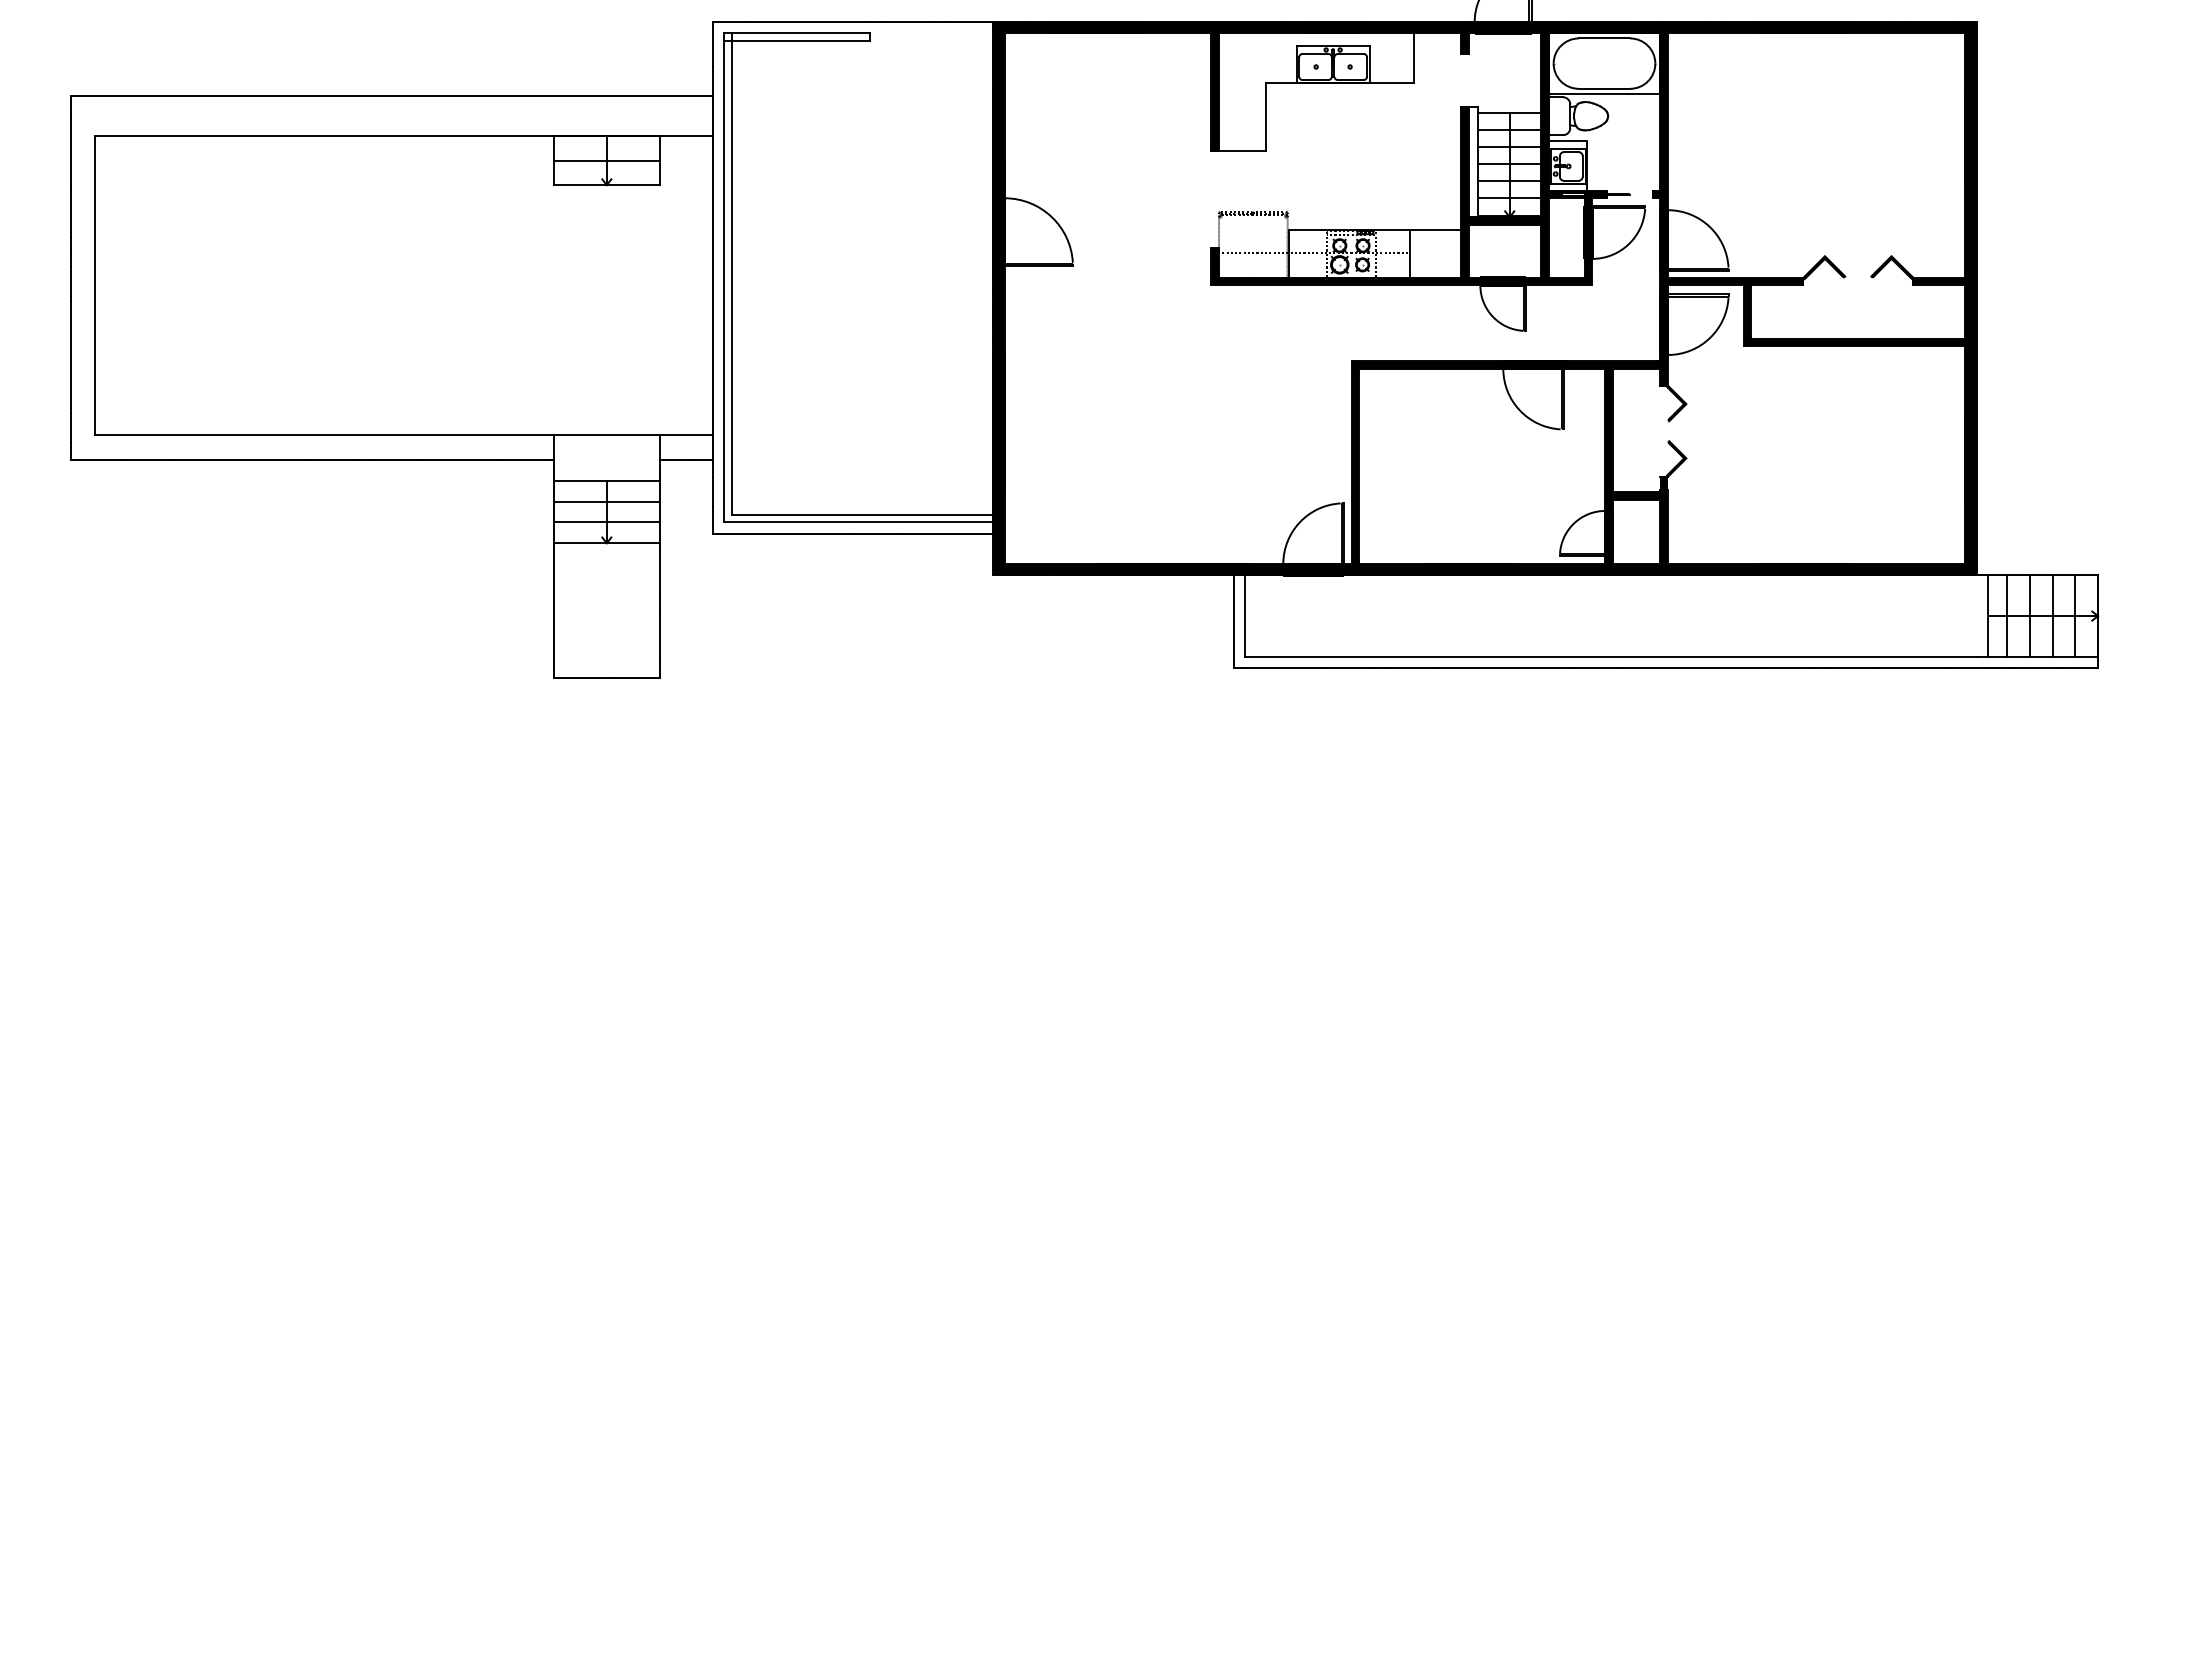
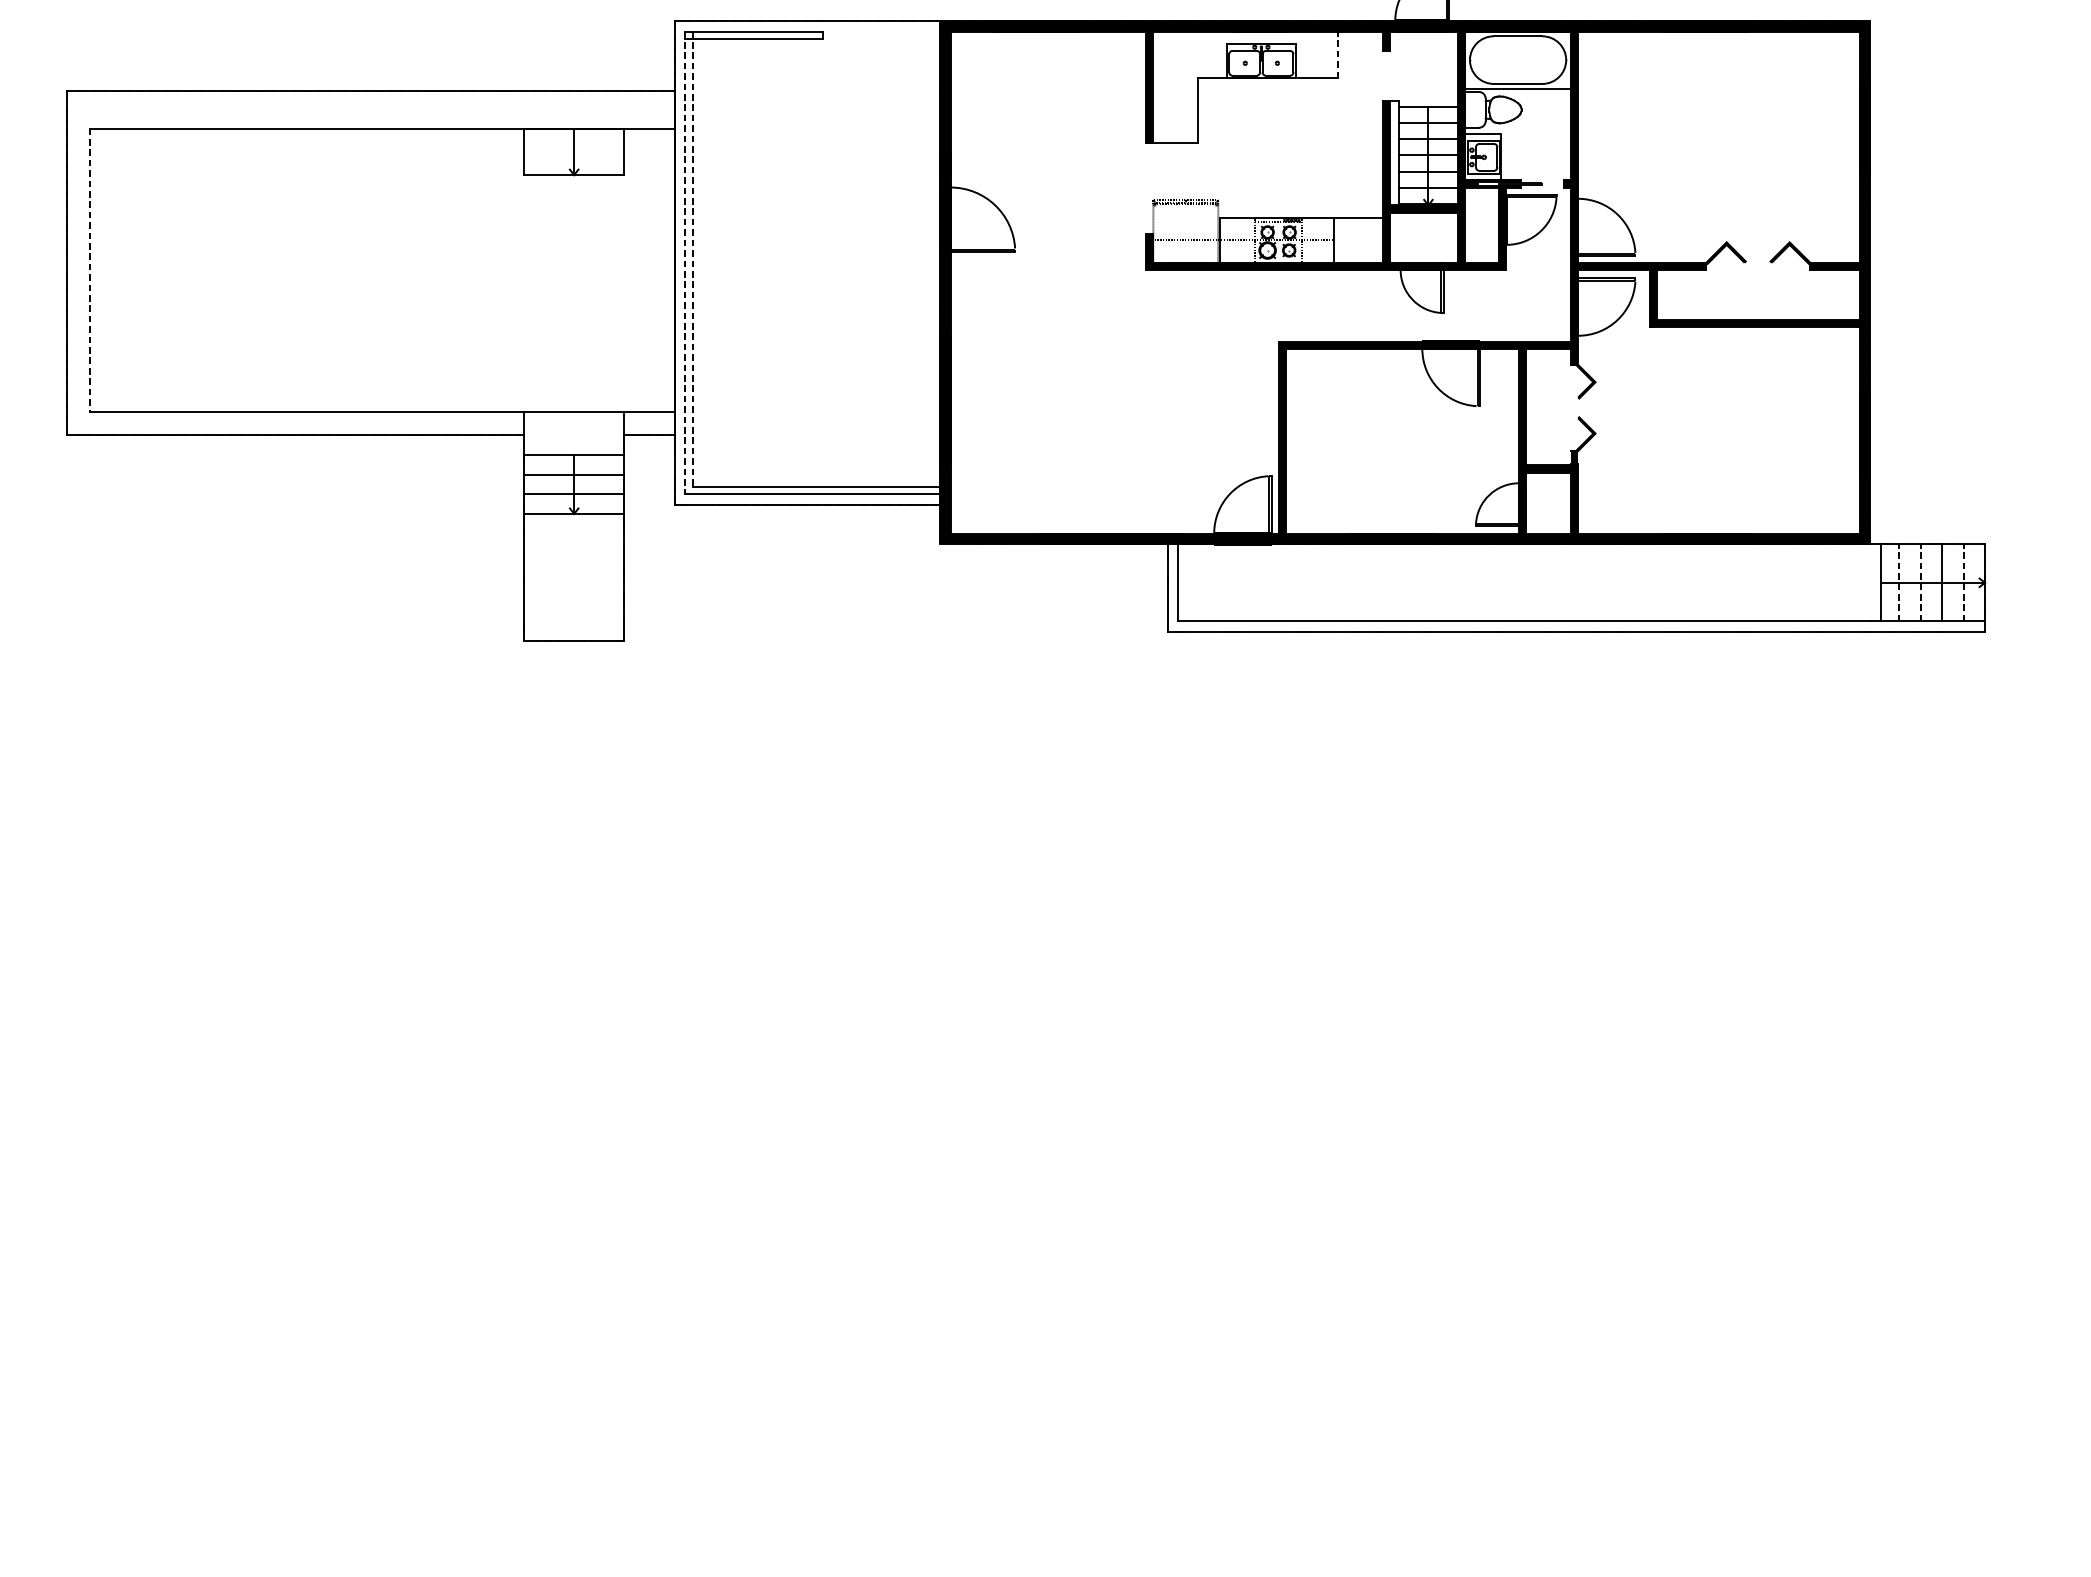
line: (1414, 58) -> (1338, 55), solid -> dashed
line: (606, 160) -> (573, 151), removed
line: (731, 274) -> (692, 259), solid -> dashed
line: (724, 278) -> (685, 263), solid -> dashed
line: (95, 285) -> (90, 270), solid -> dashed
line: (2007, 616) -> (1899, 583), solid -> dashed
line: (2029, 616) -> (1920, 583), solid -> dashed
line: (2075, 616) -> (1963, 583), solid -> dashed

